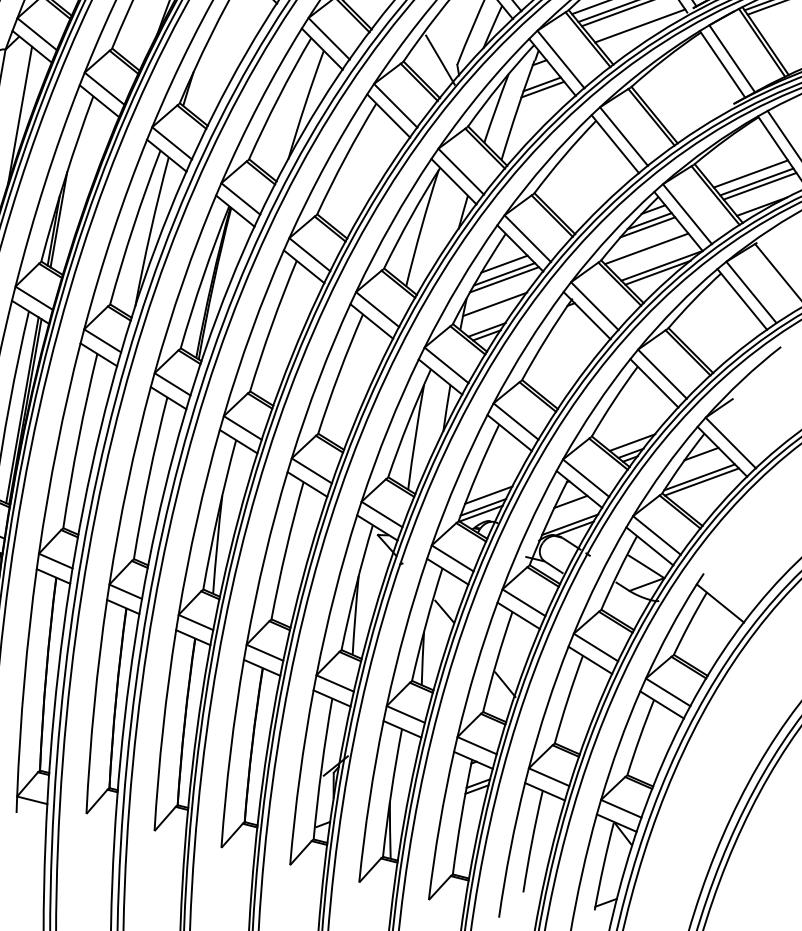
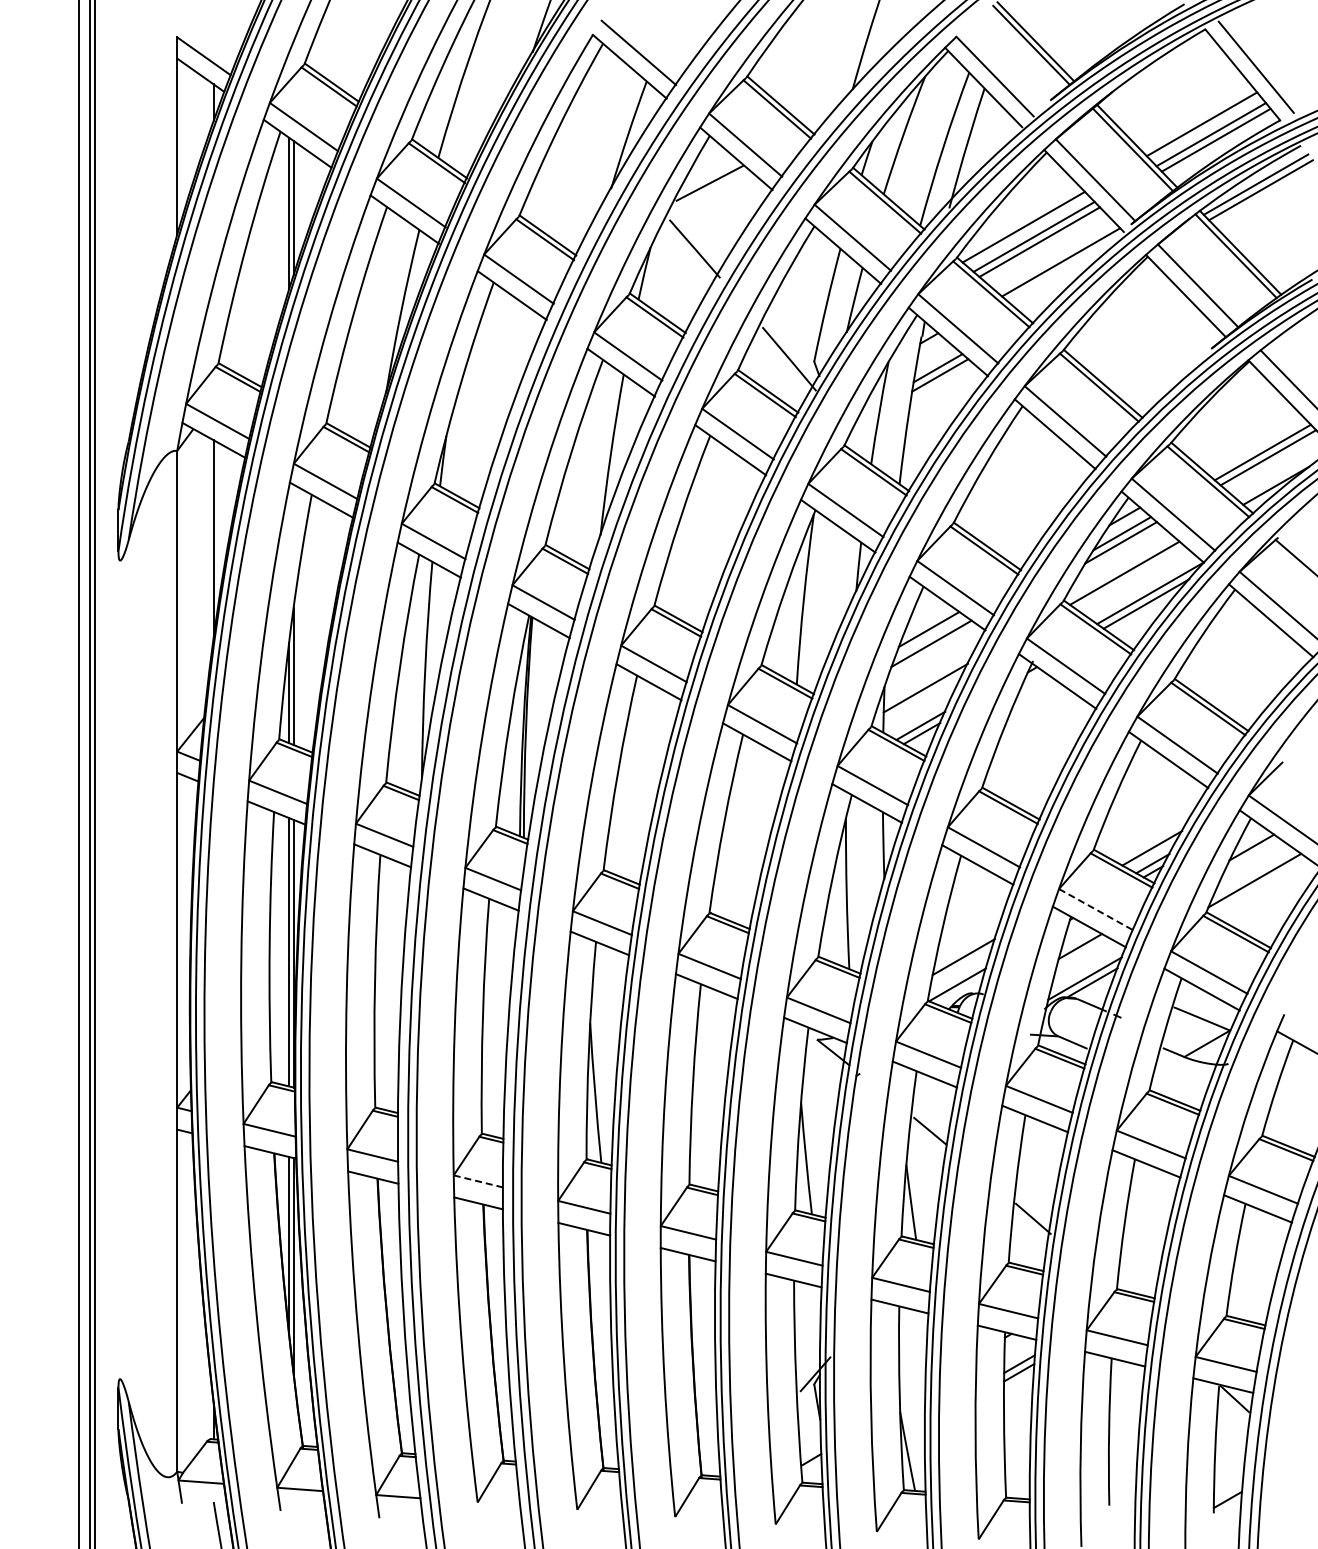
line: (750, 173) -> (1252, 442), removed
line: (504, 279) -> (932, 651), removed
line: (586, 478) -> (1096, 909), solid -> dashed
line: (701, 481) -> (1258, 886), removed
line: (483, 507) -> (959, 975), removed
line: (125, 591) -> (478, 1181), solid -> dashed

